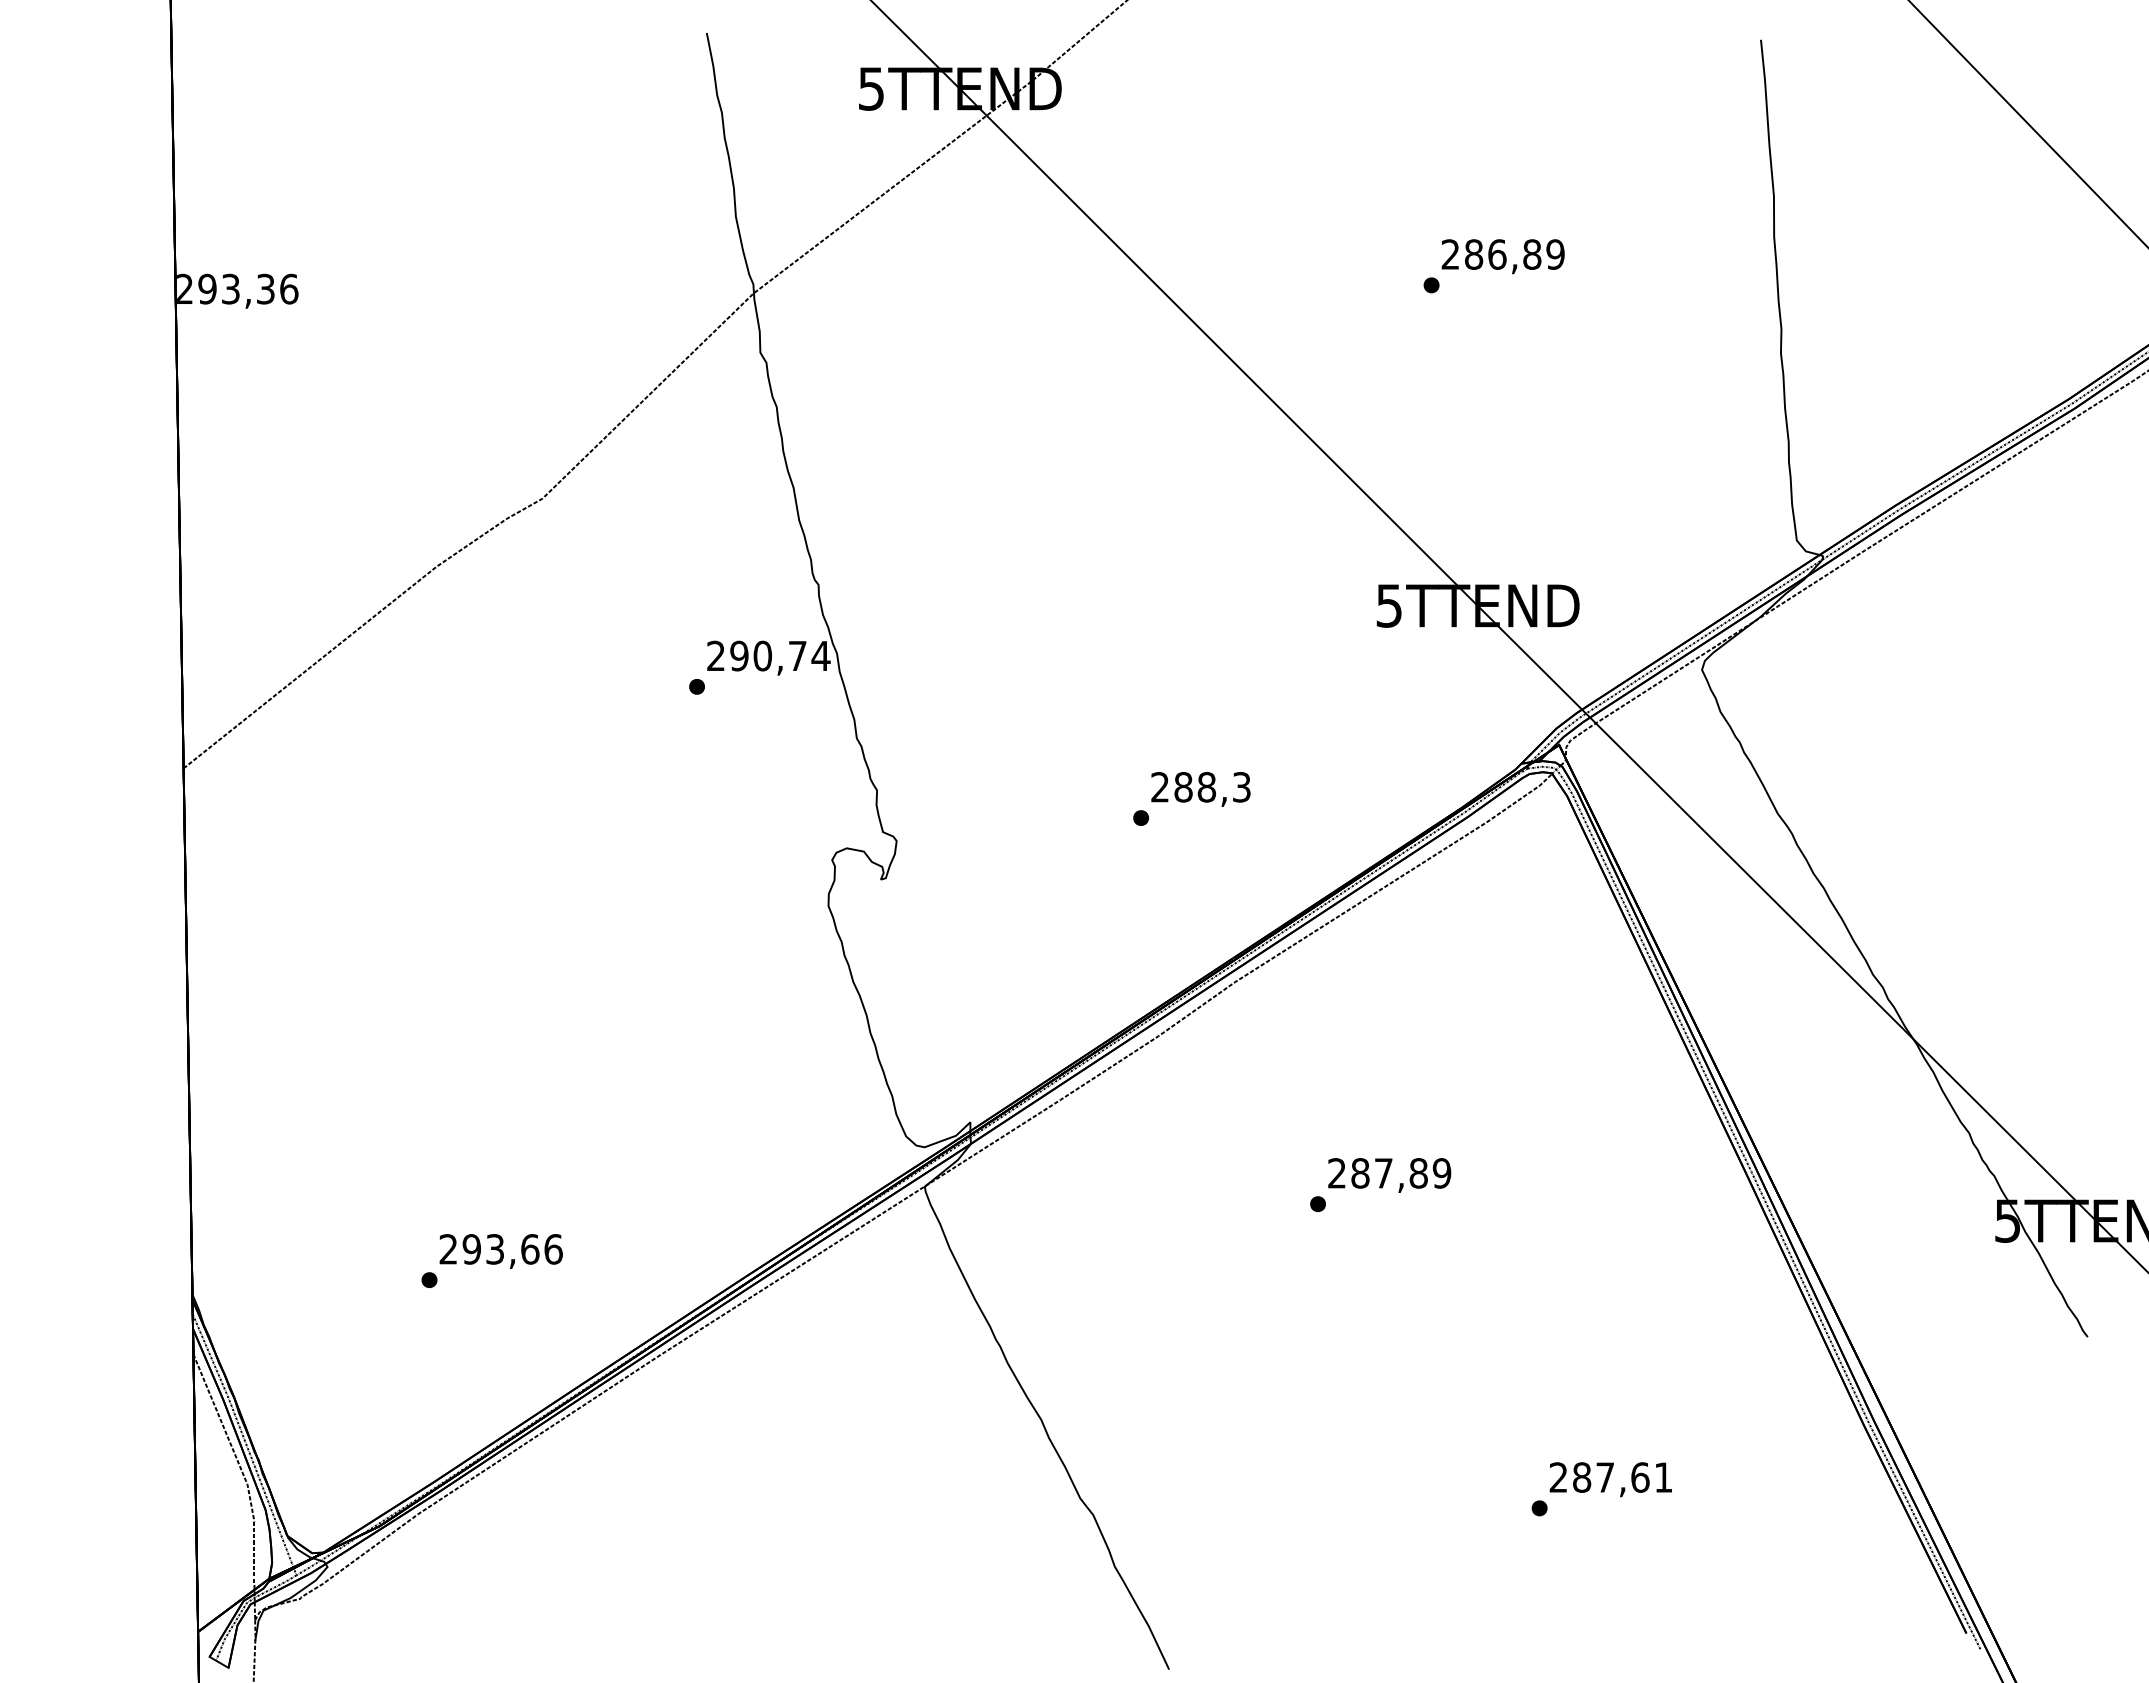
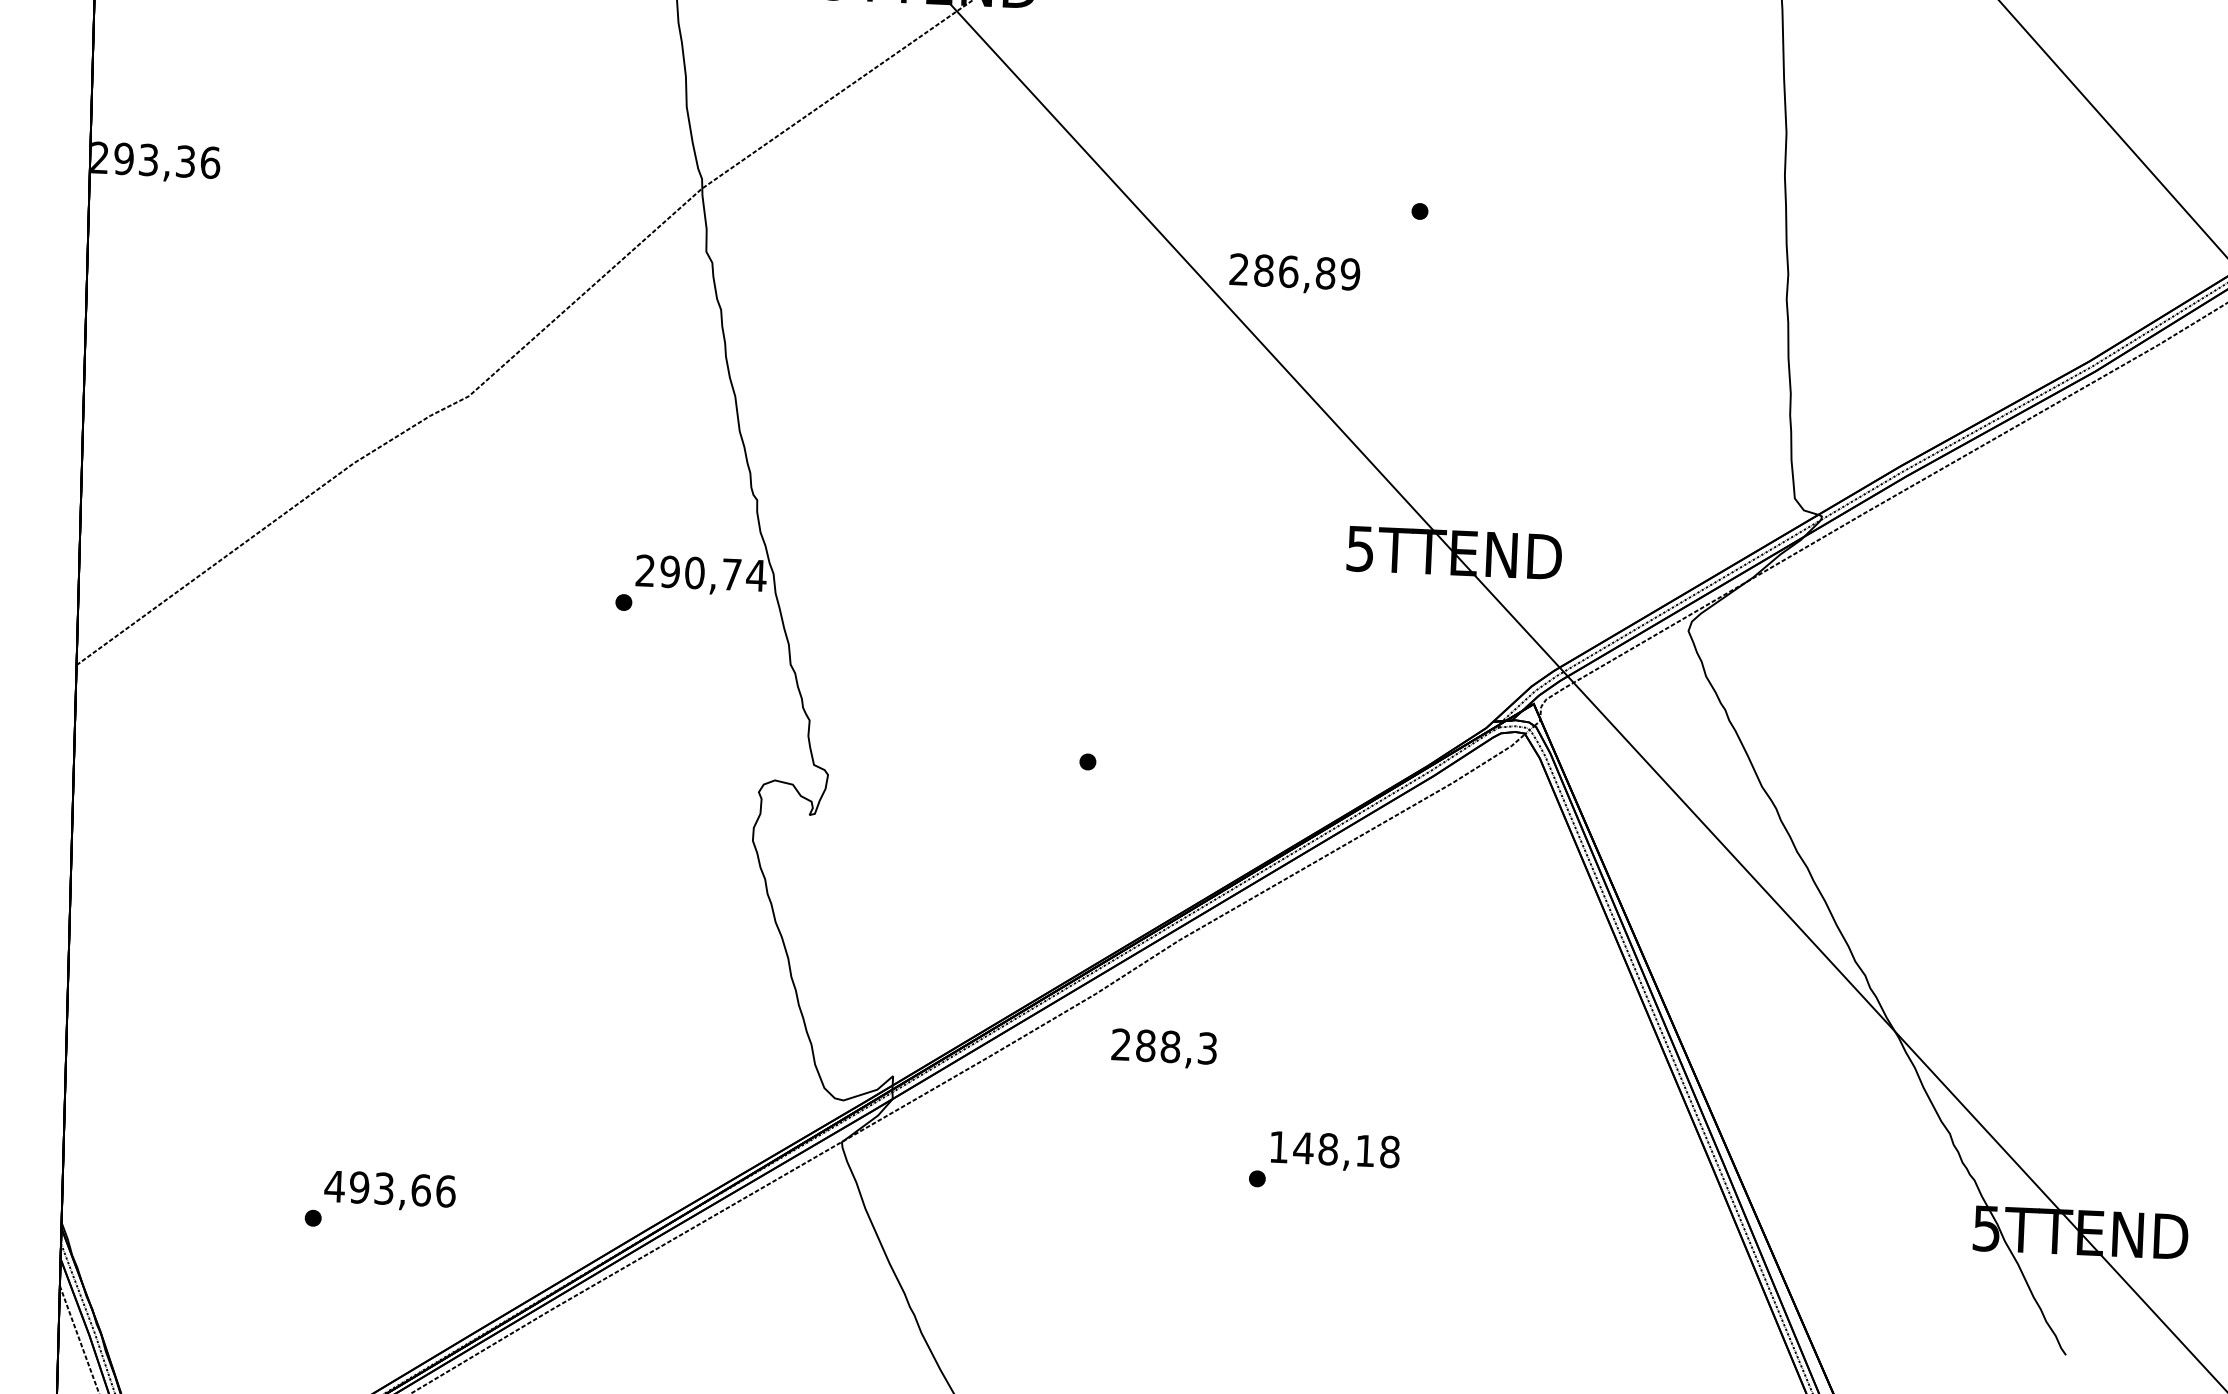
text: (1502, 256) -> (1294, 274), moved
text: (1200, 789) -> (1163, 1048), moved
text: (1389, 1173) -> (1334, 1149), 287,89 -> 148,18
text: (448, 1249) -> (334, 1186), 293,66 -> 493,66

